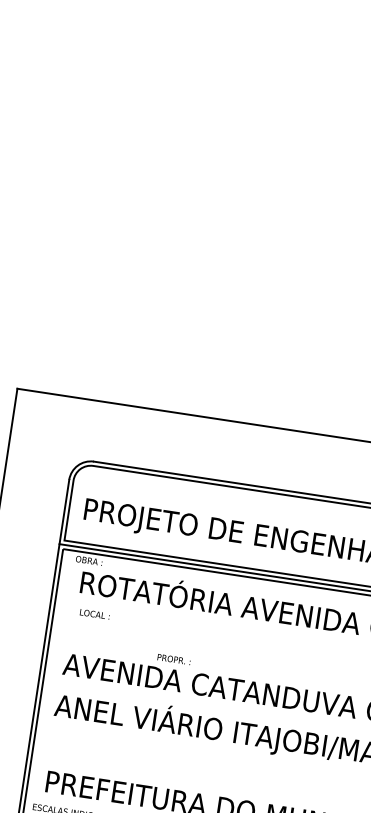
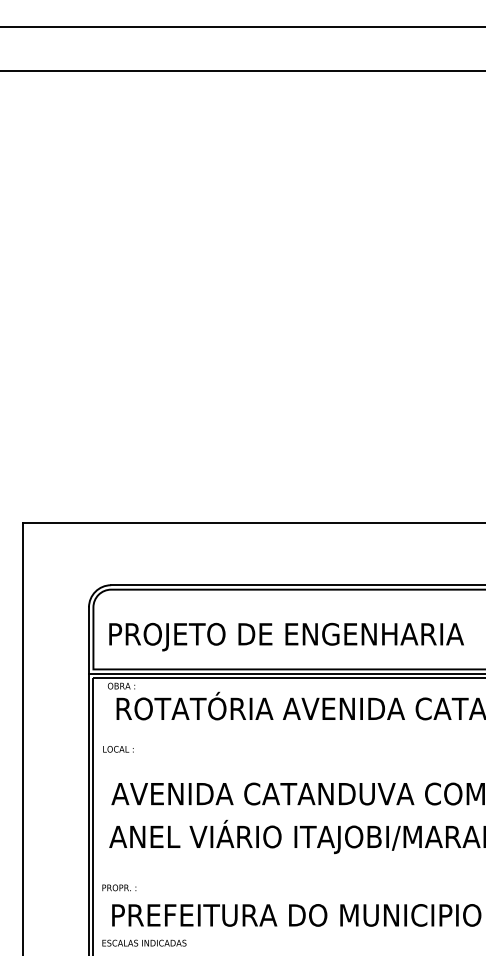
text: (94, 614) -> (118, 749), moved
text: (174, 659) -> (119, 887), moved

